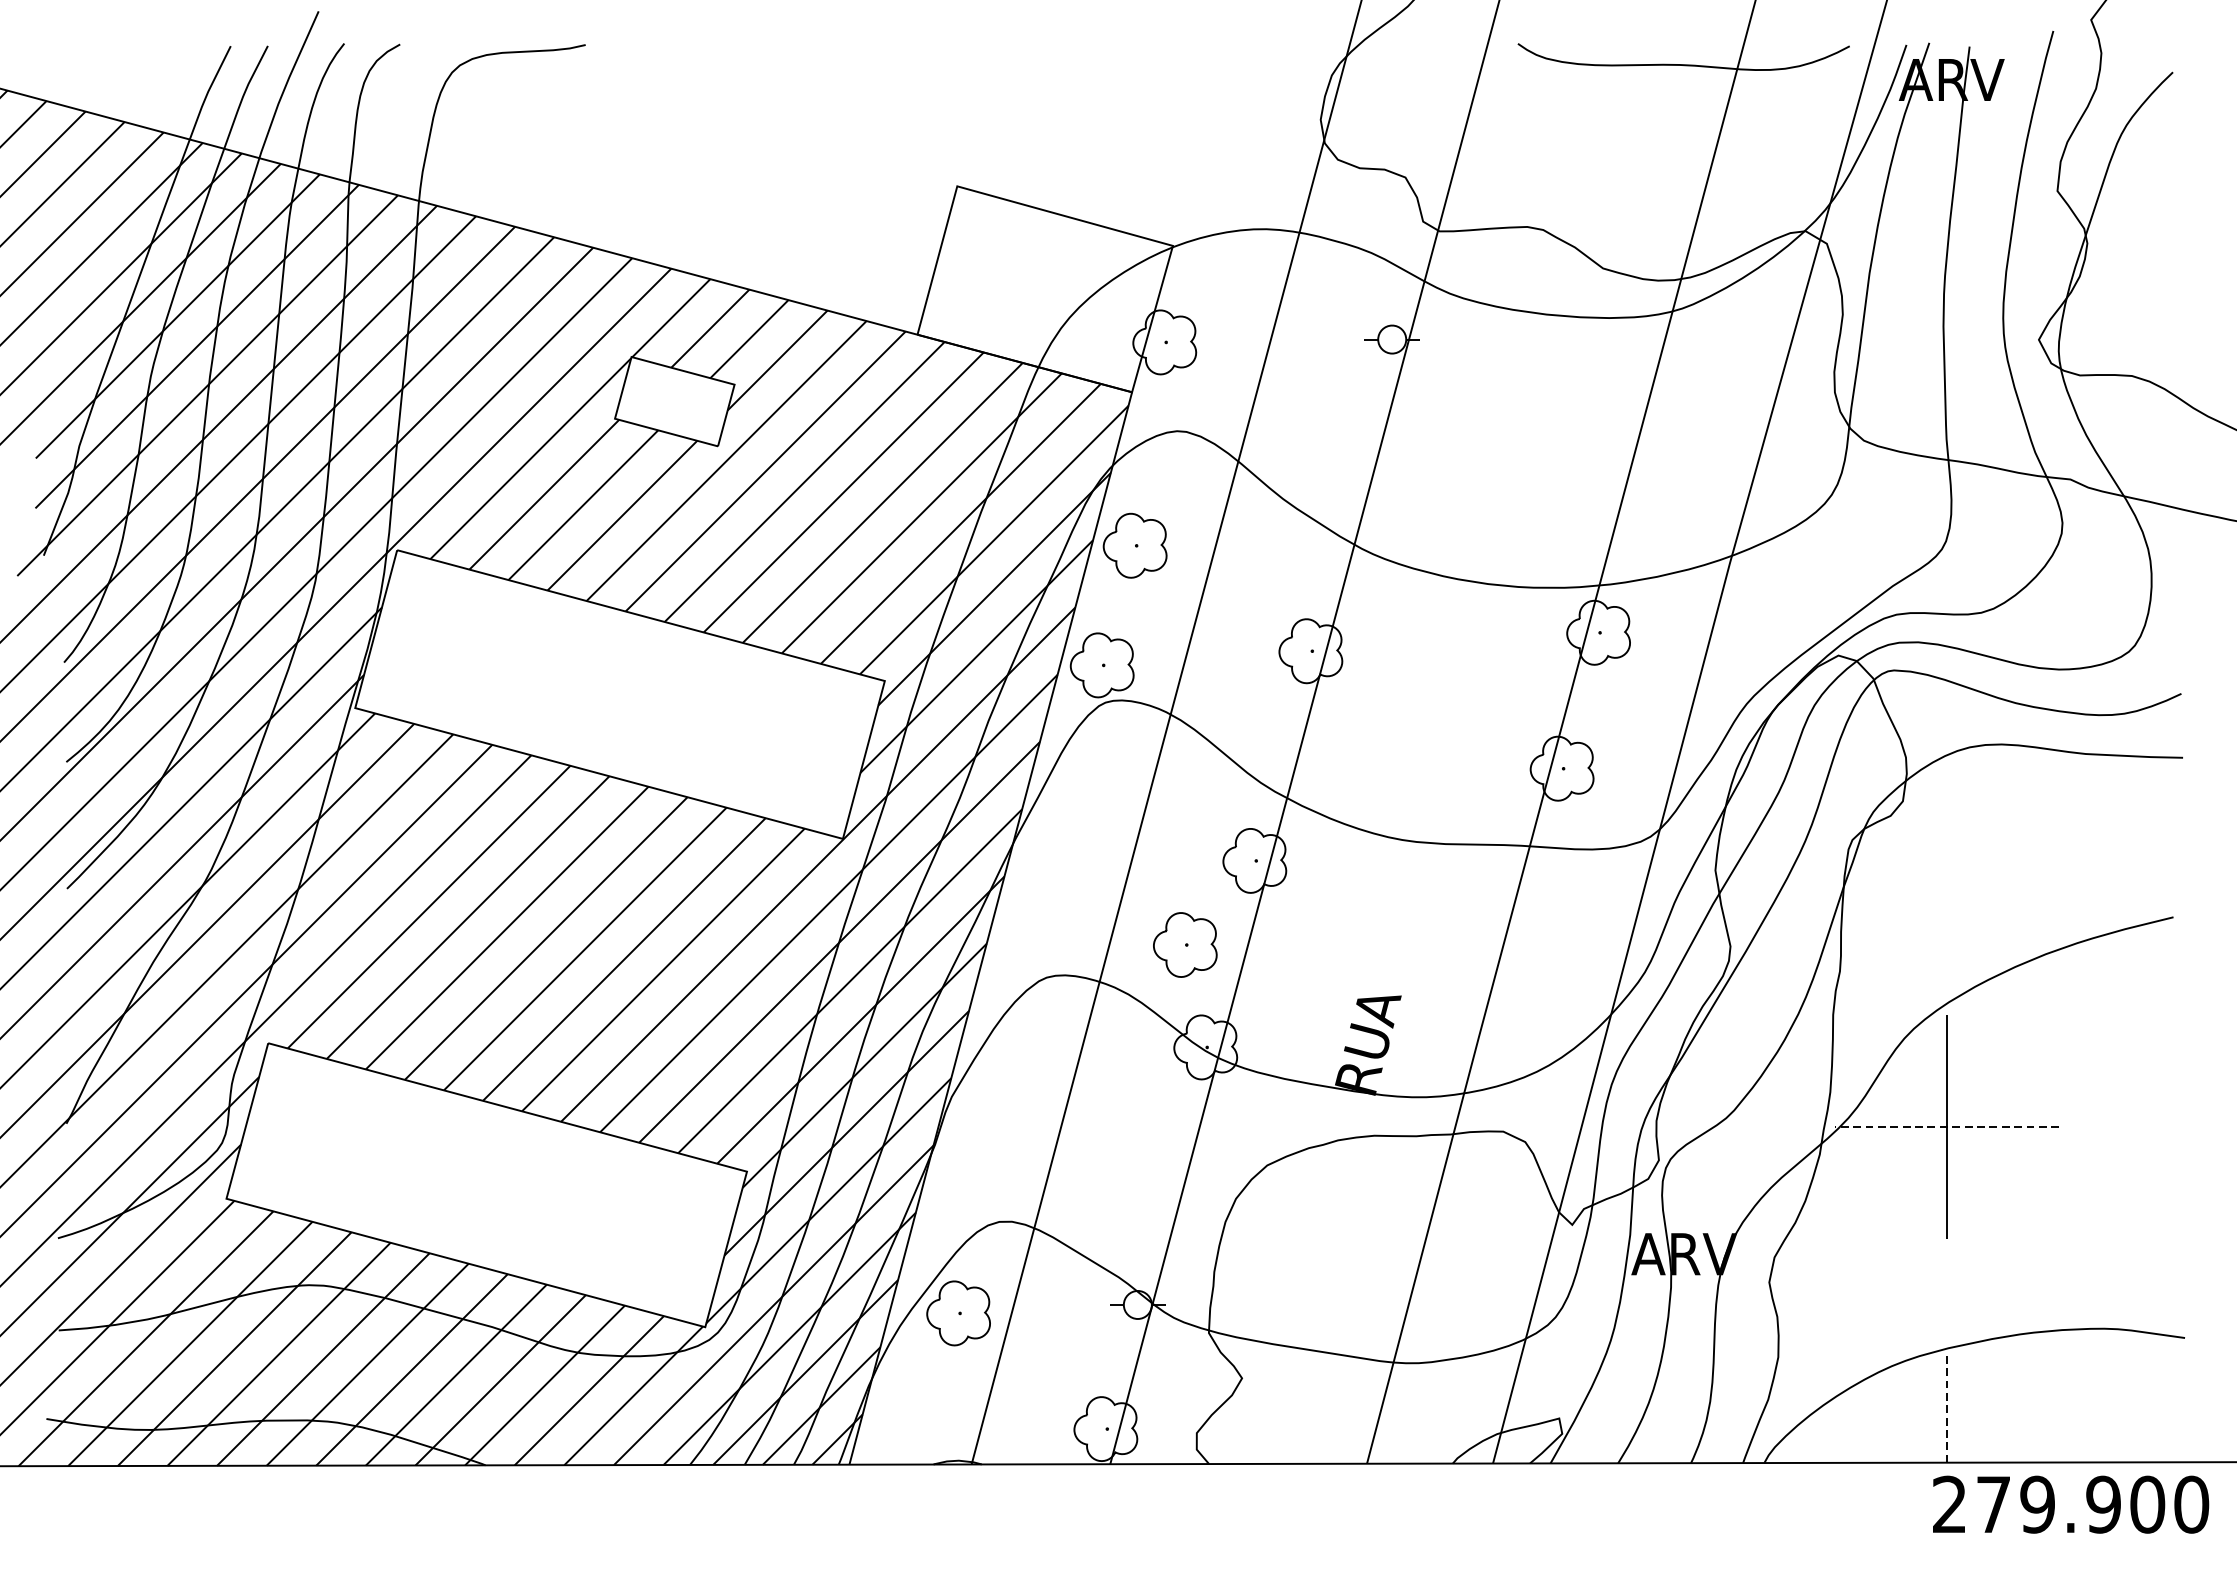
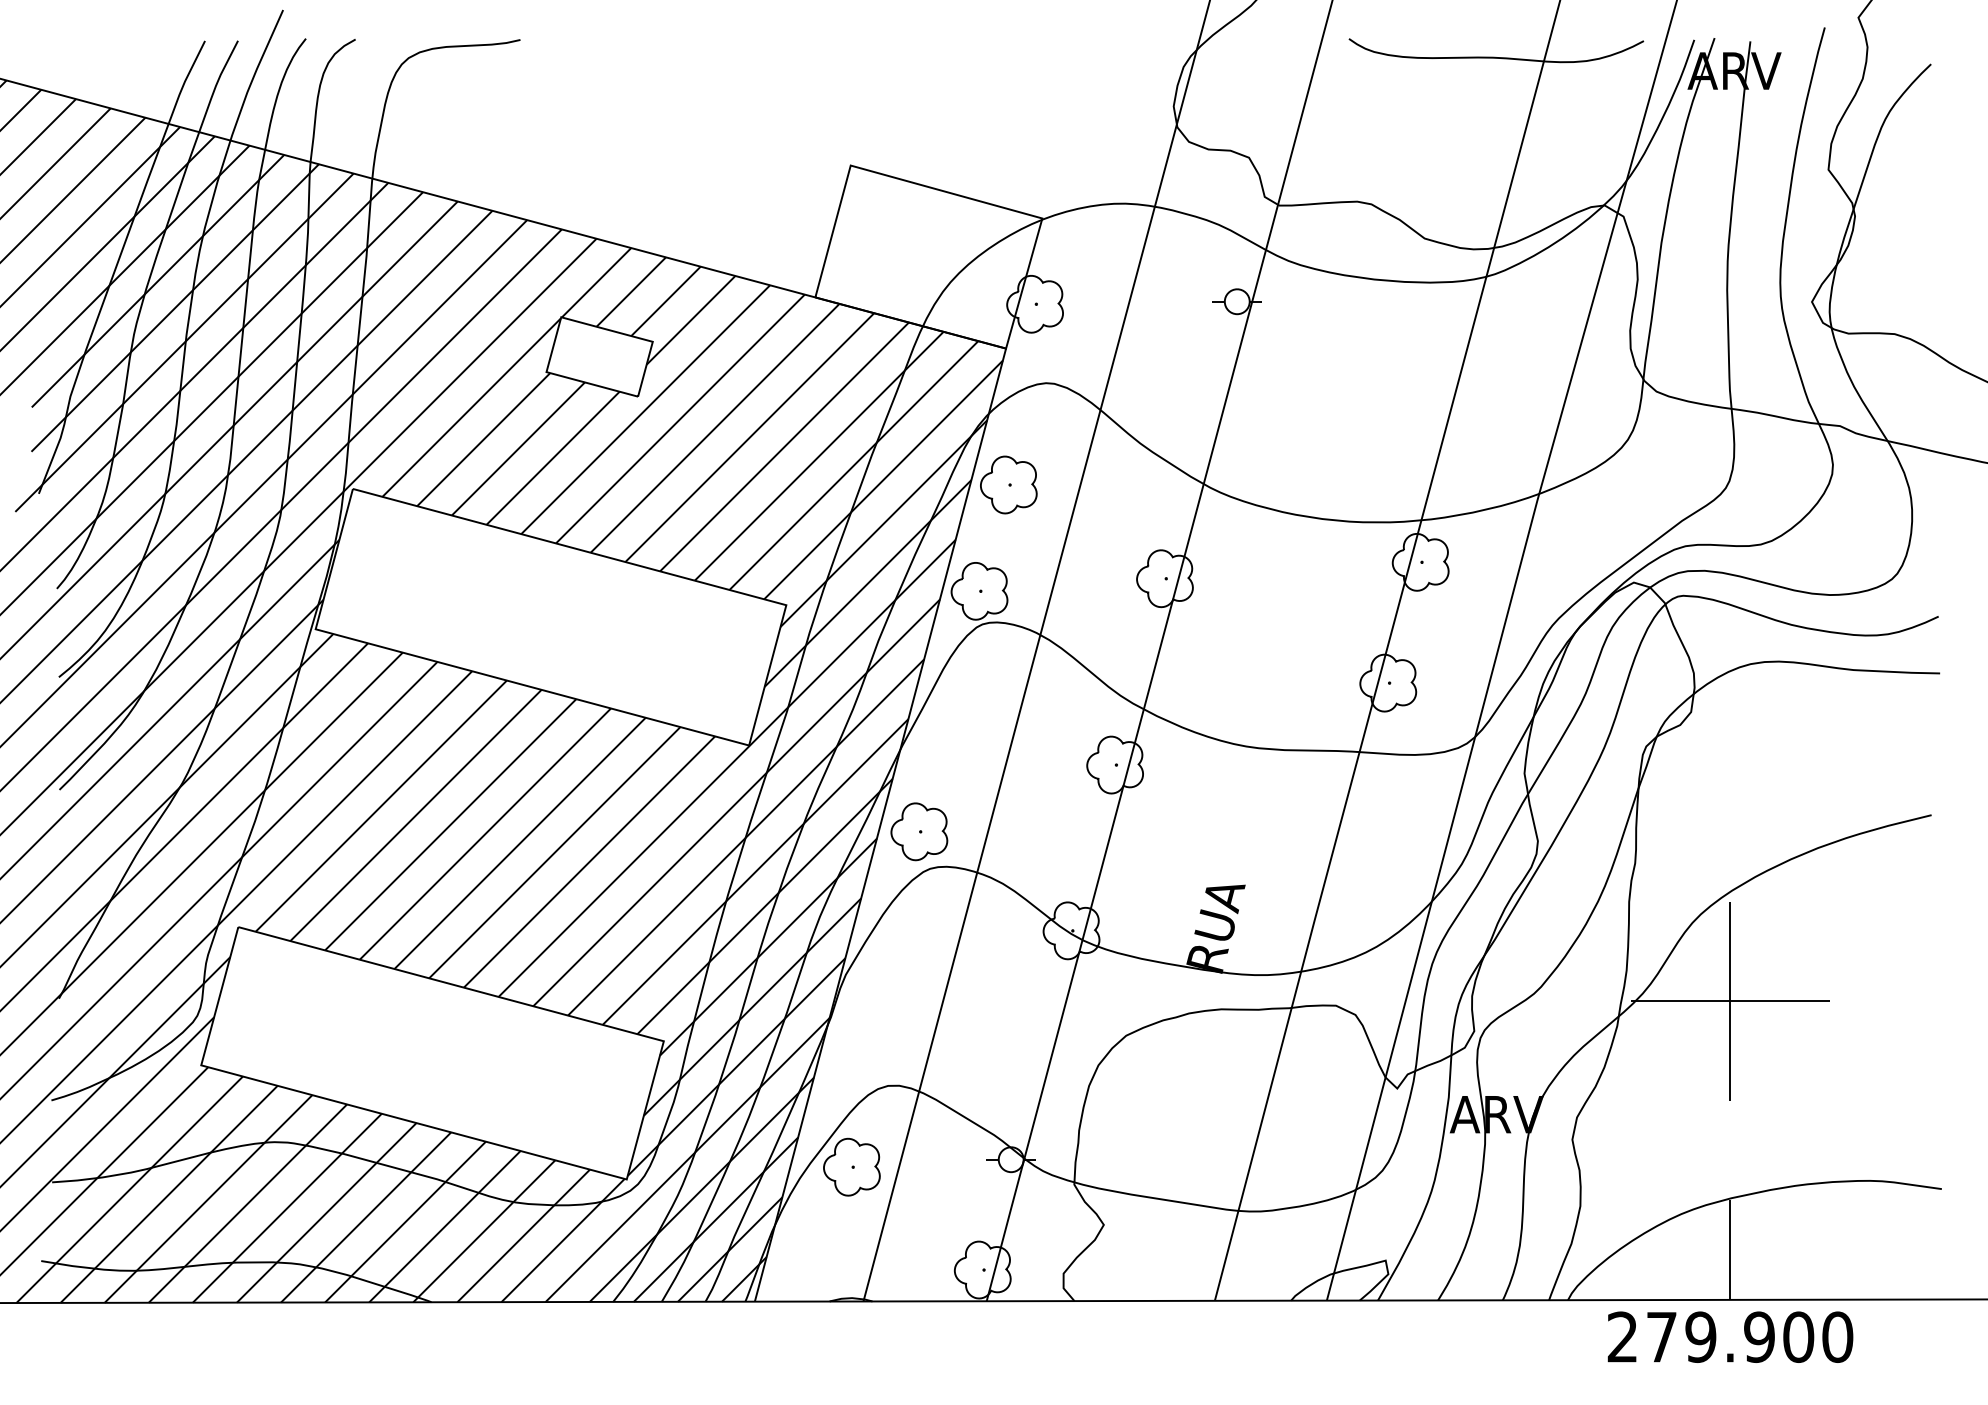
part: (1185, 944) -> (919, 831), moved
line: (1947, 1126) -> (1730, 1001), dashed -> solid
line: (1947, 1407) -> (1730, 1250), dashed -> solid
text: (2070, 1503) -> (1730, 1336), moved

